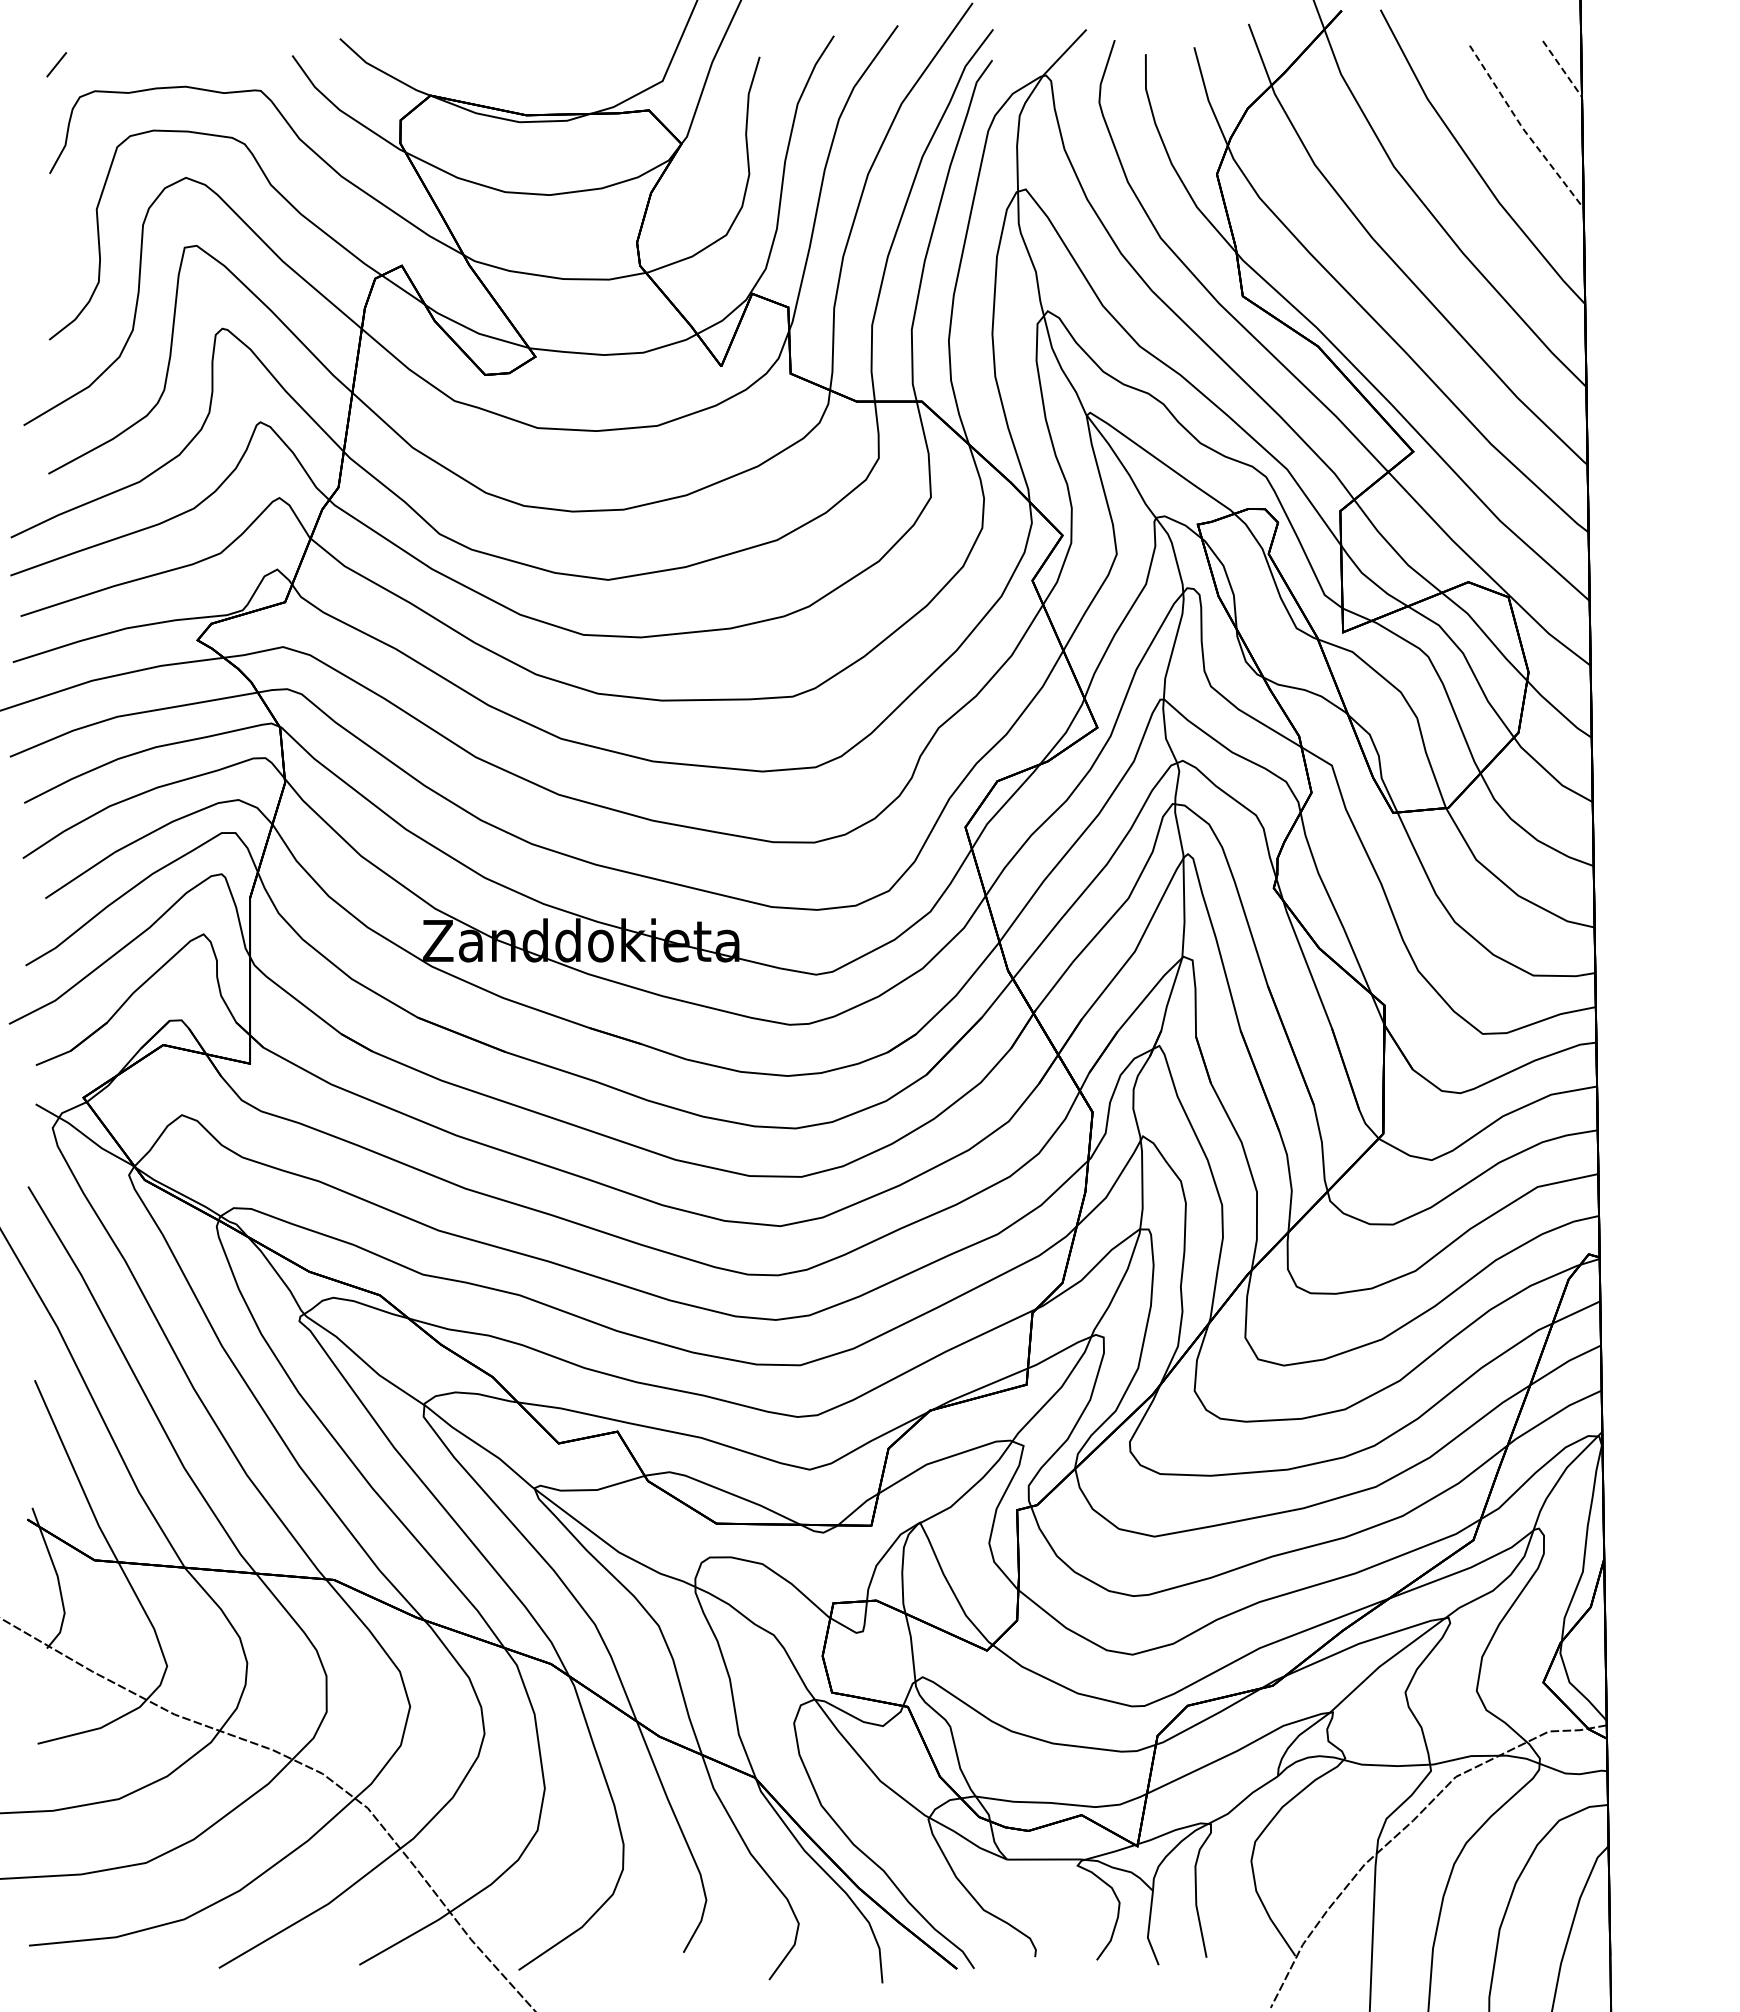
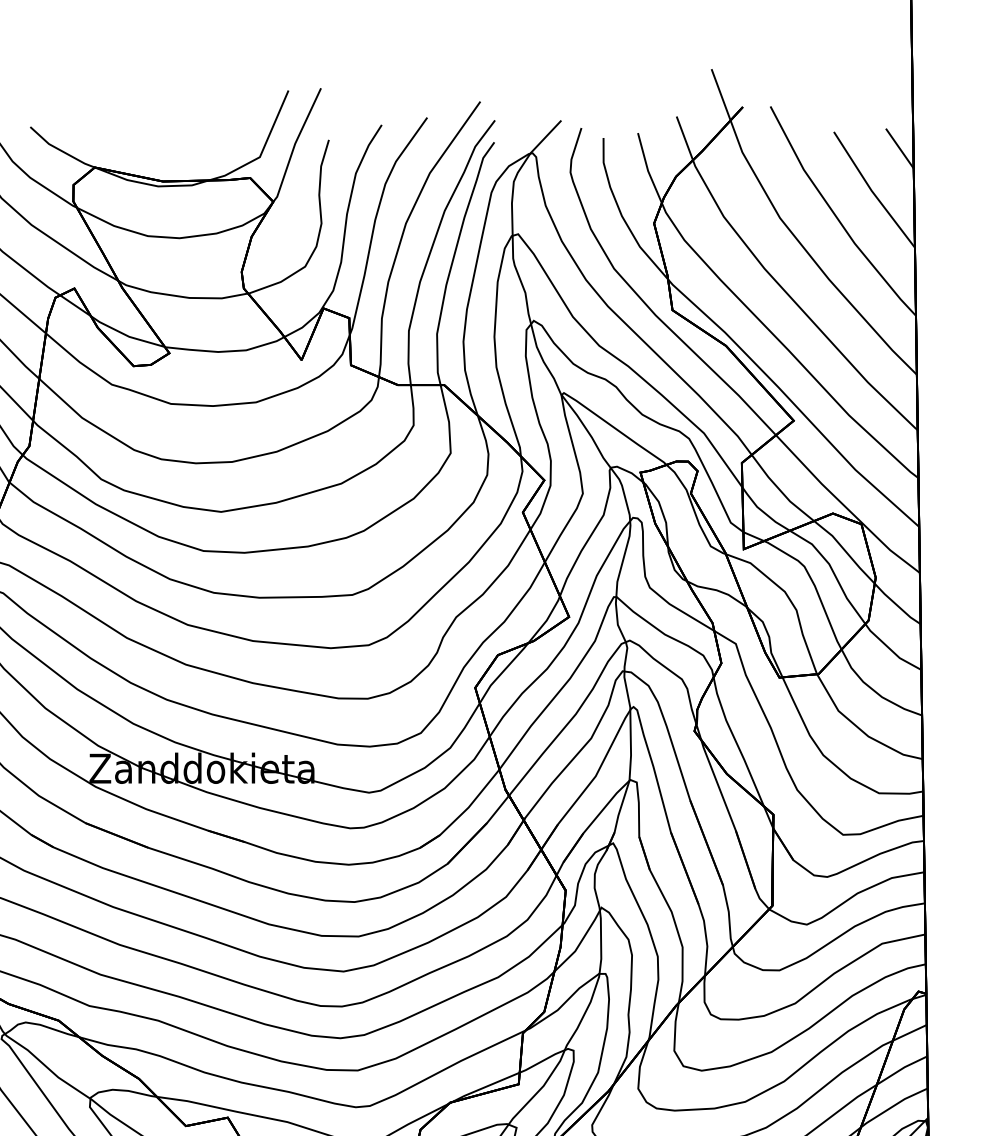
line: (1562, 69) -> (899, 148), dashed -> solid
line: (1524, 129) -> (872, 191), dashed -> solid

